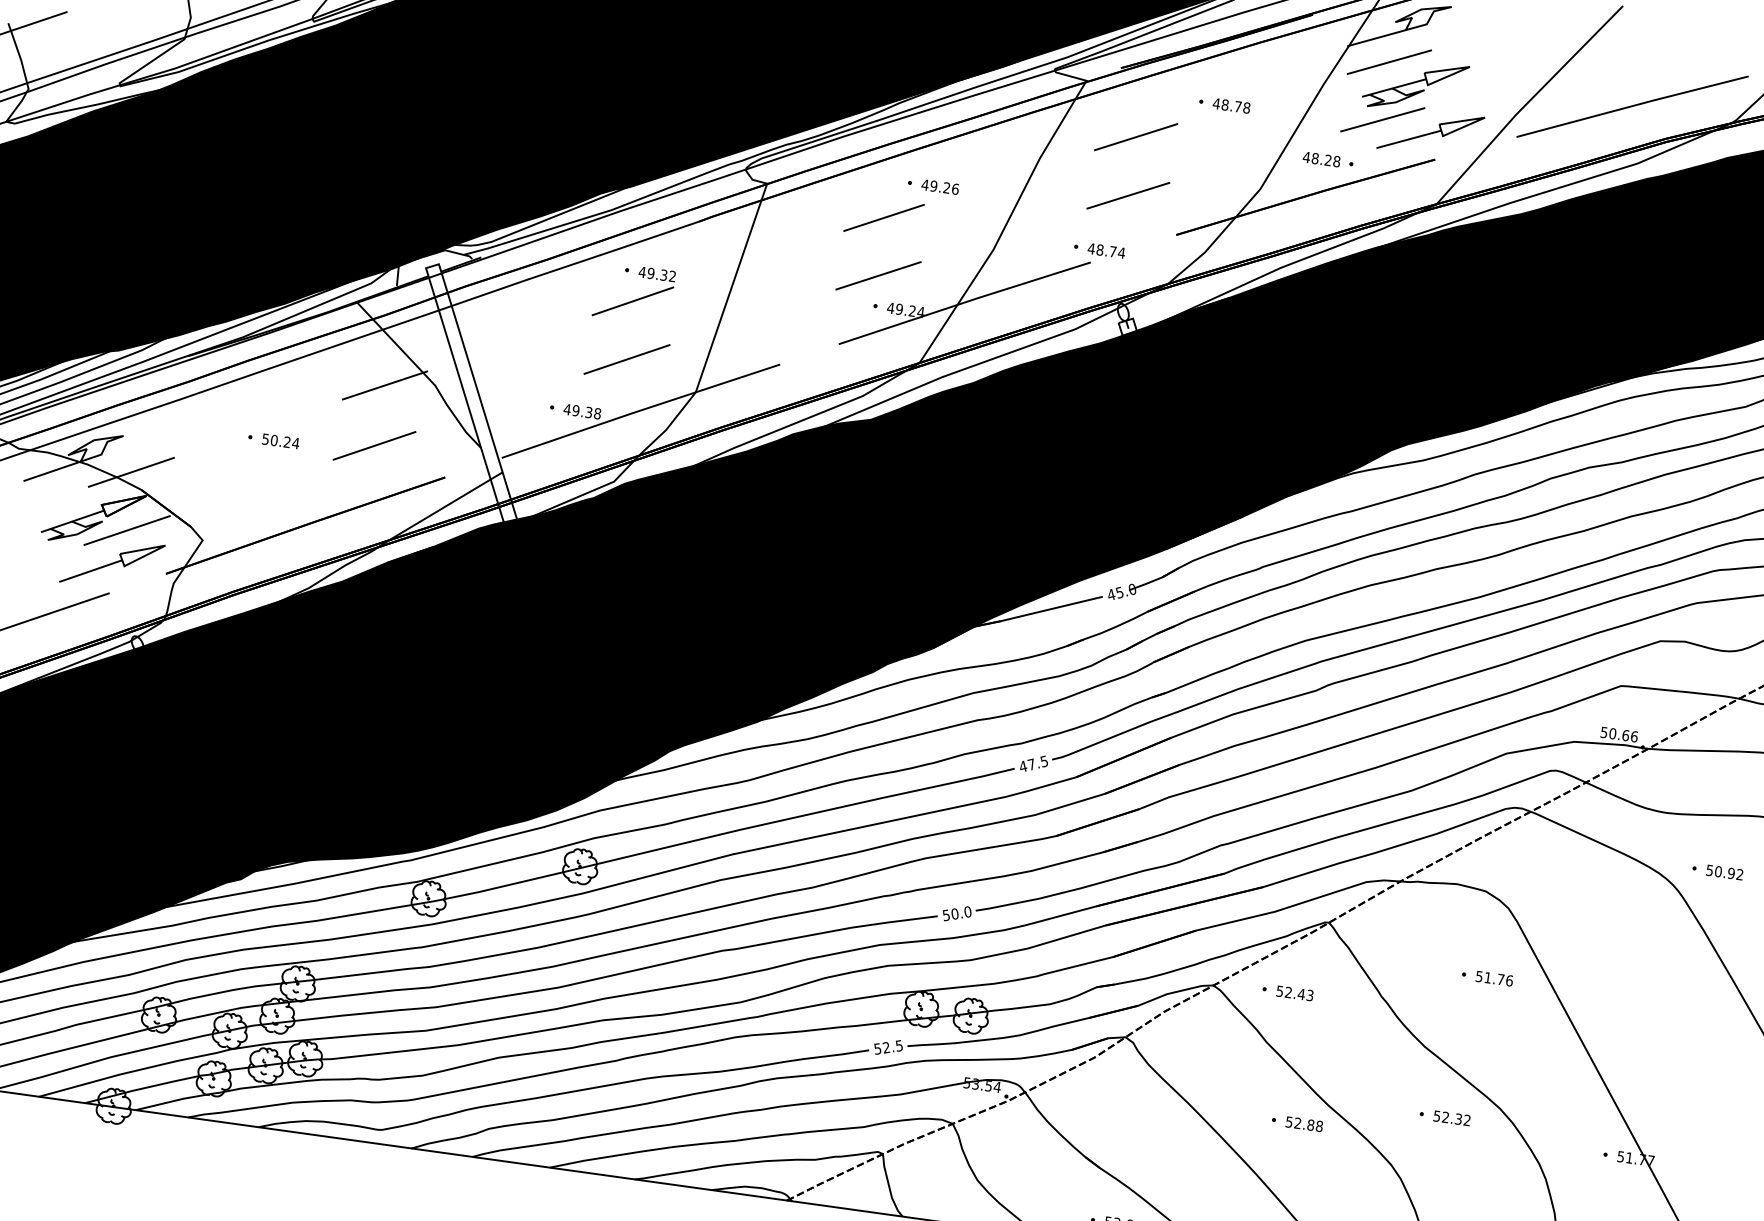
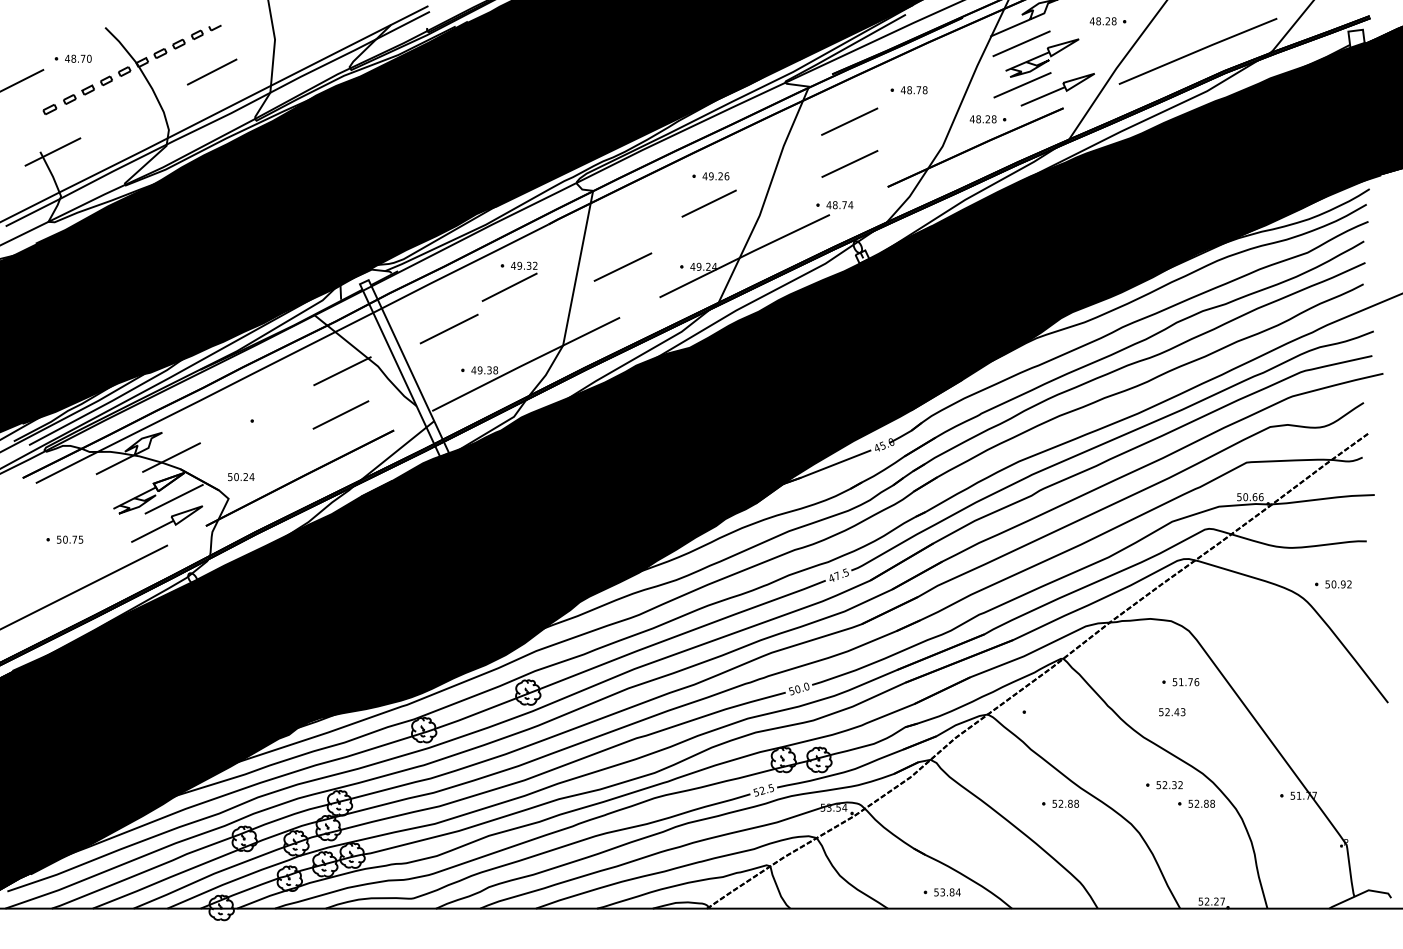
part: (1512, 47) -> (1107, 21), added
line: (883, 217) -> (708, 203), moved
line: (877, 274) -> (622, 266), moved
line: (626, 358) -> (448, 328), moved
text: (281, 442) -> (241, 477), moved
text: (1295, 993) -> (1172, 712), moved
part: (1485, 1148) -> (1196, 803), added

